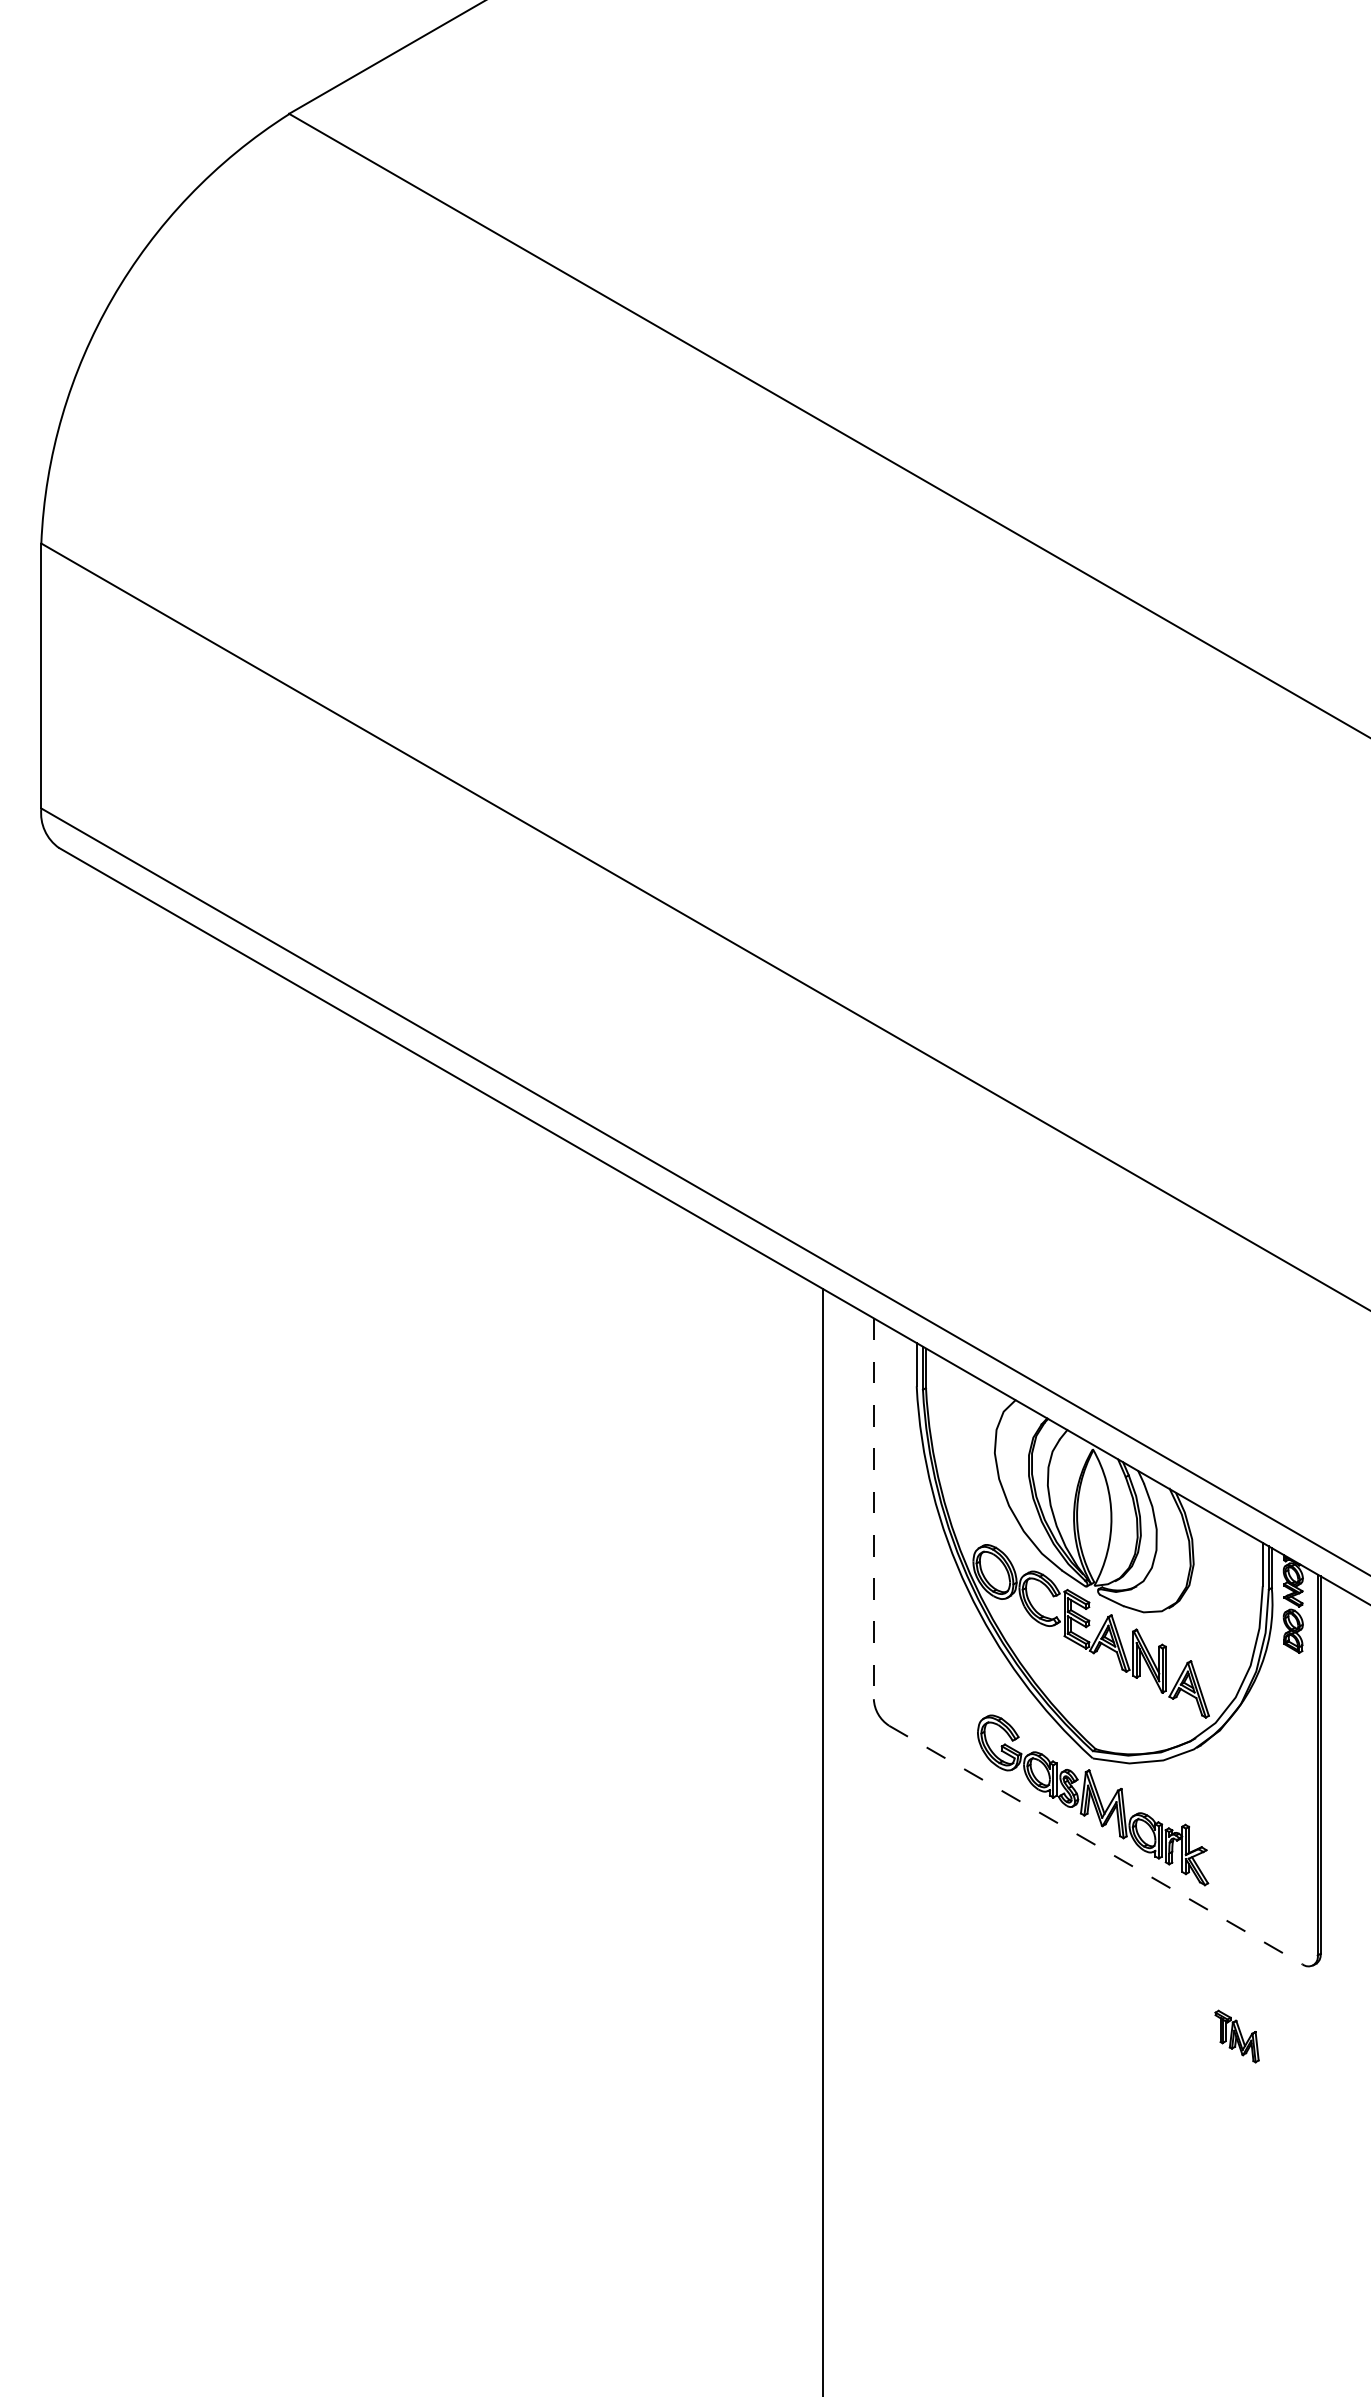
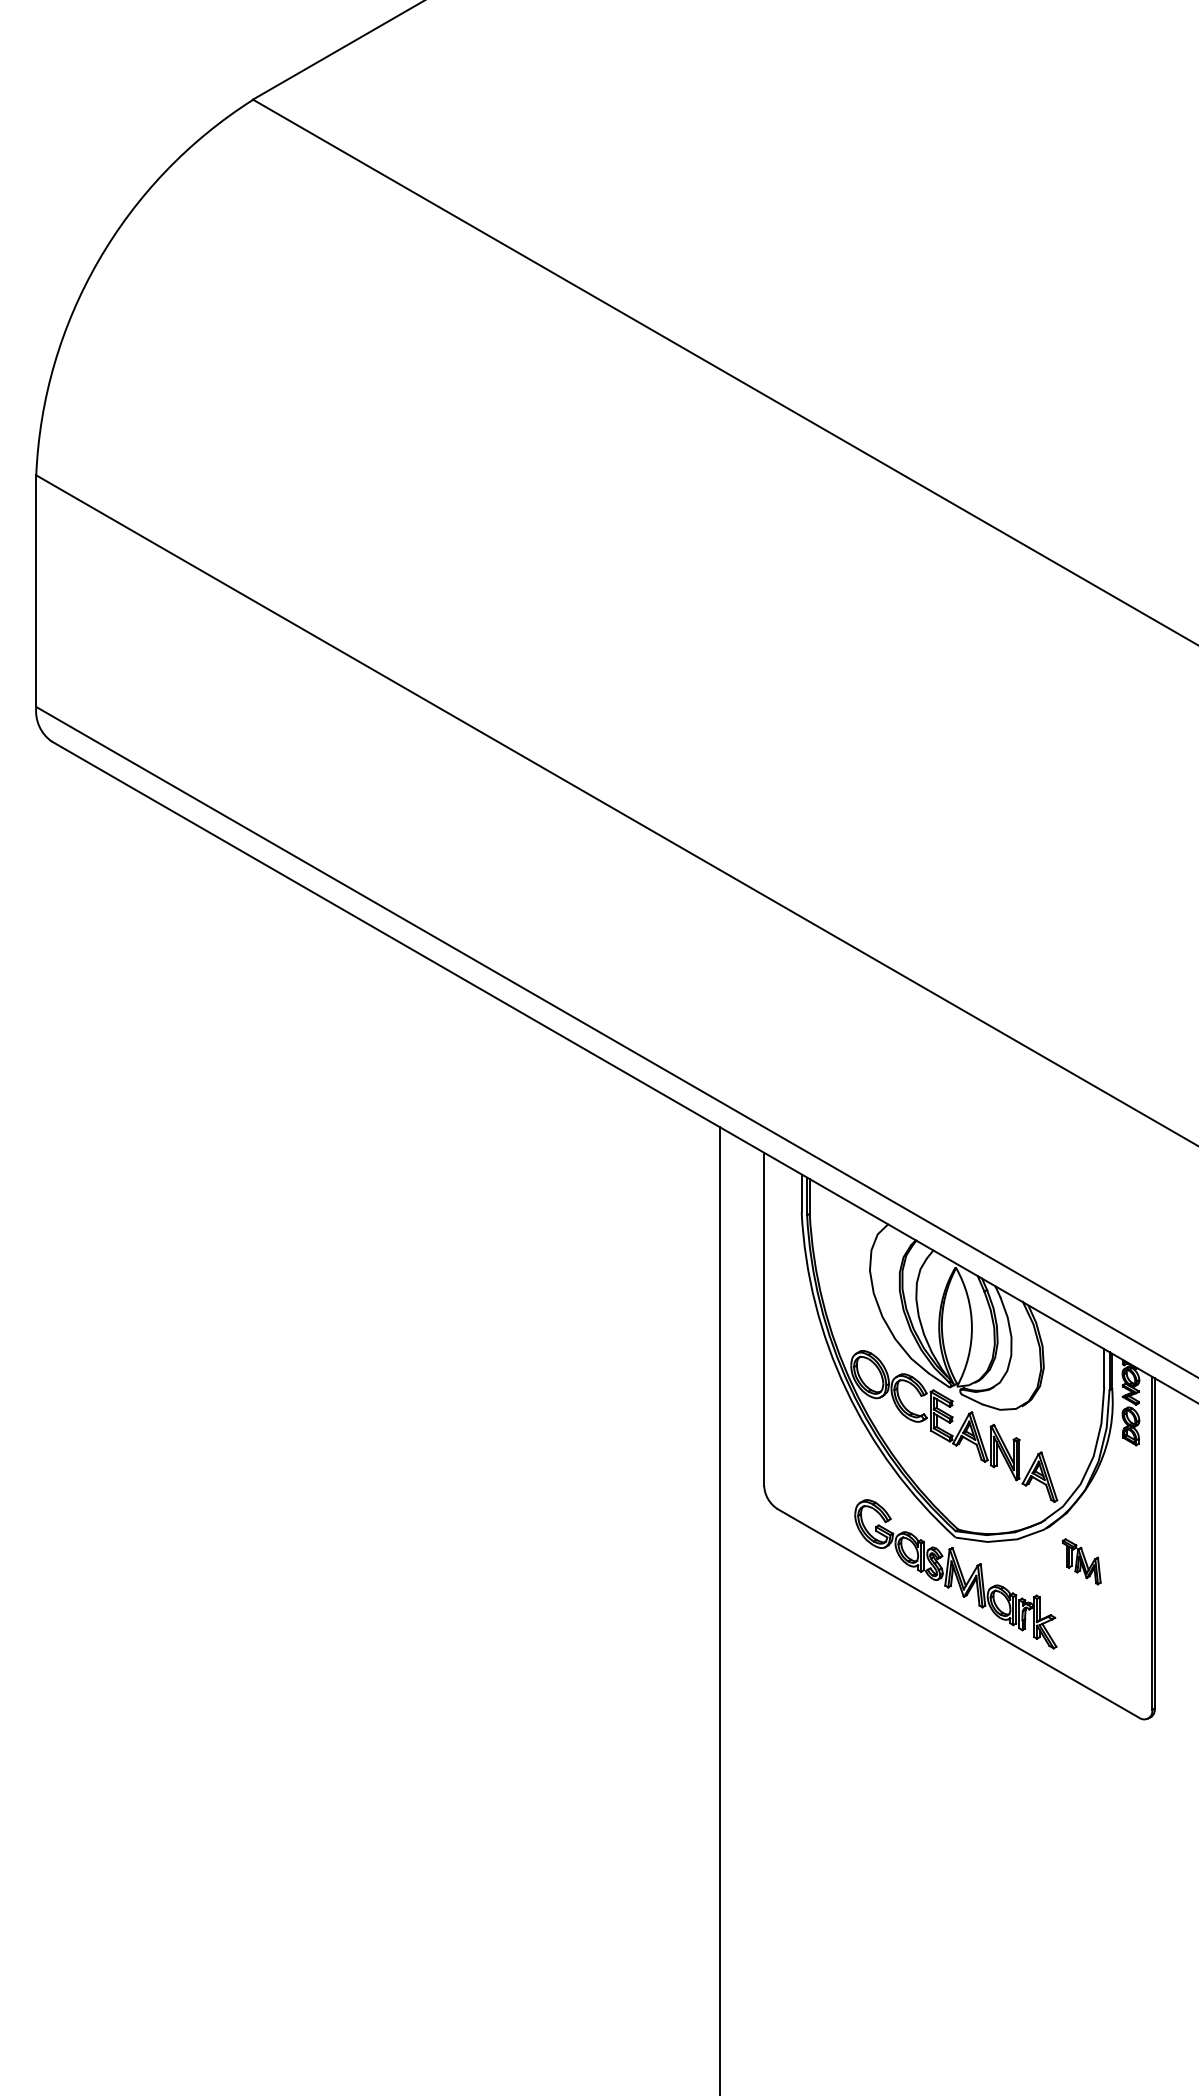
line: (874, 1509) -> (764, 1319), dashed -> solid
line: (1096, 1845) -> (958, 1613), dashed -> solid
part: (1236, 2036) -> (1081, 1561), moved

